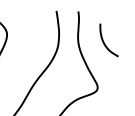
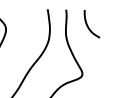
curve: (104, 41) -> (88, 25), moved

